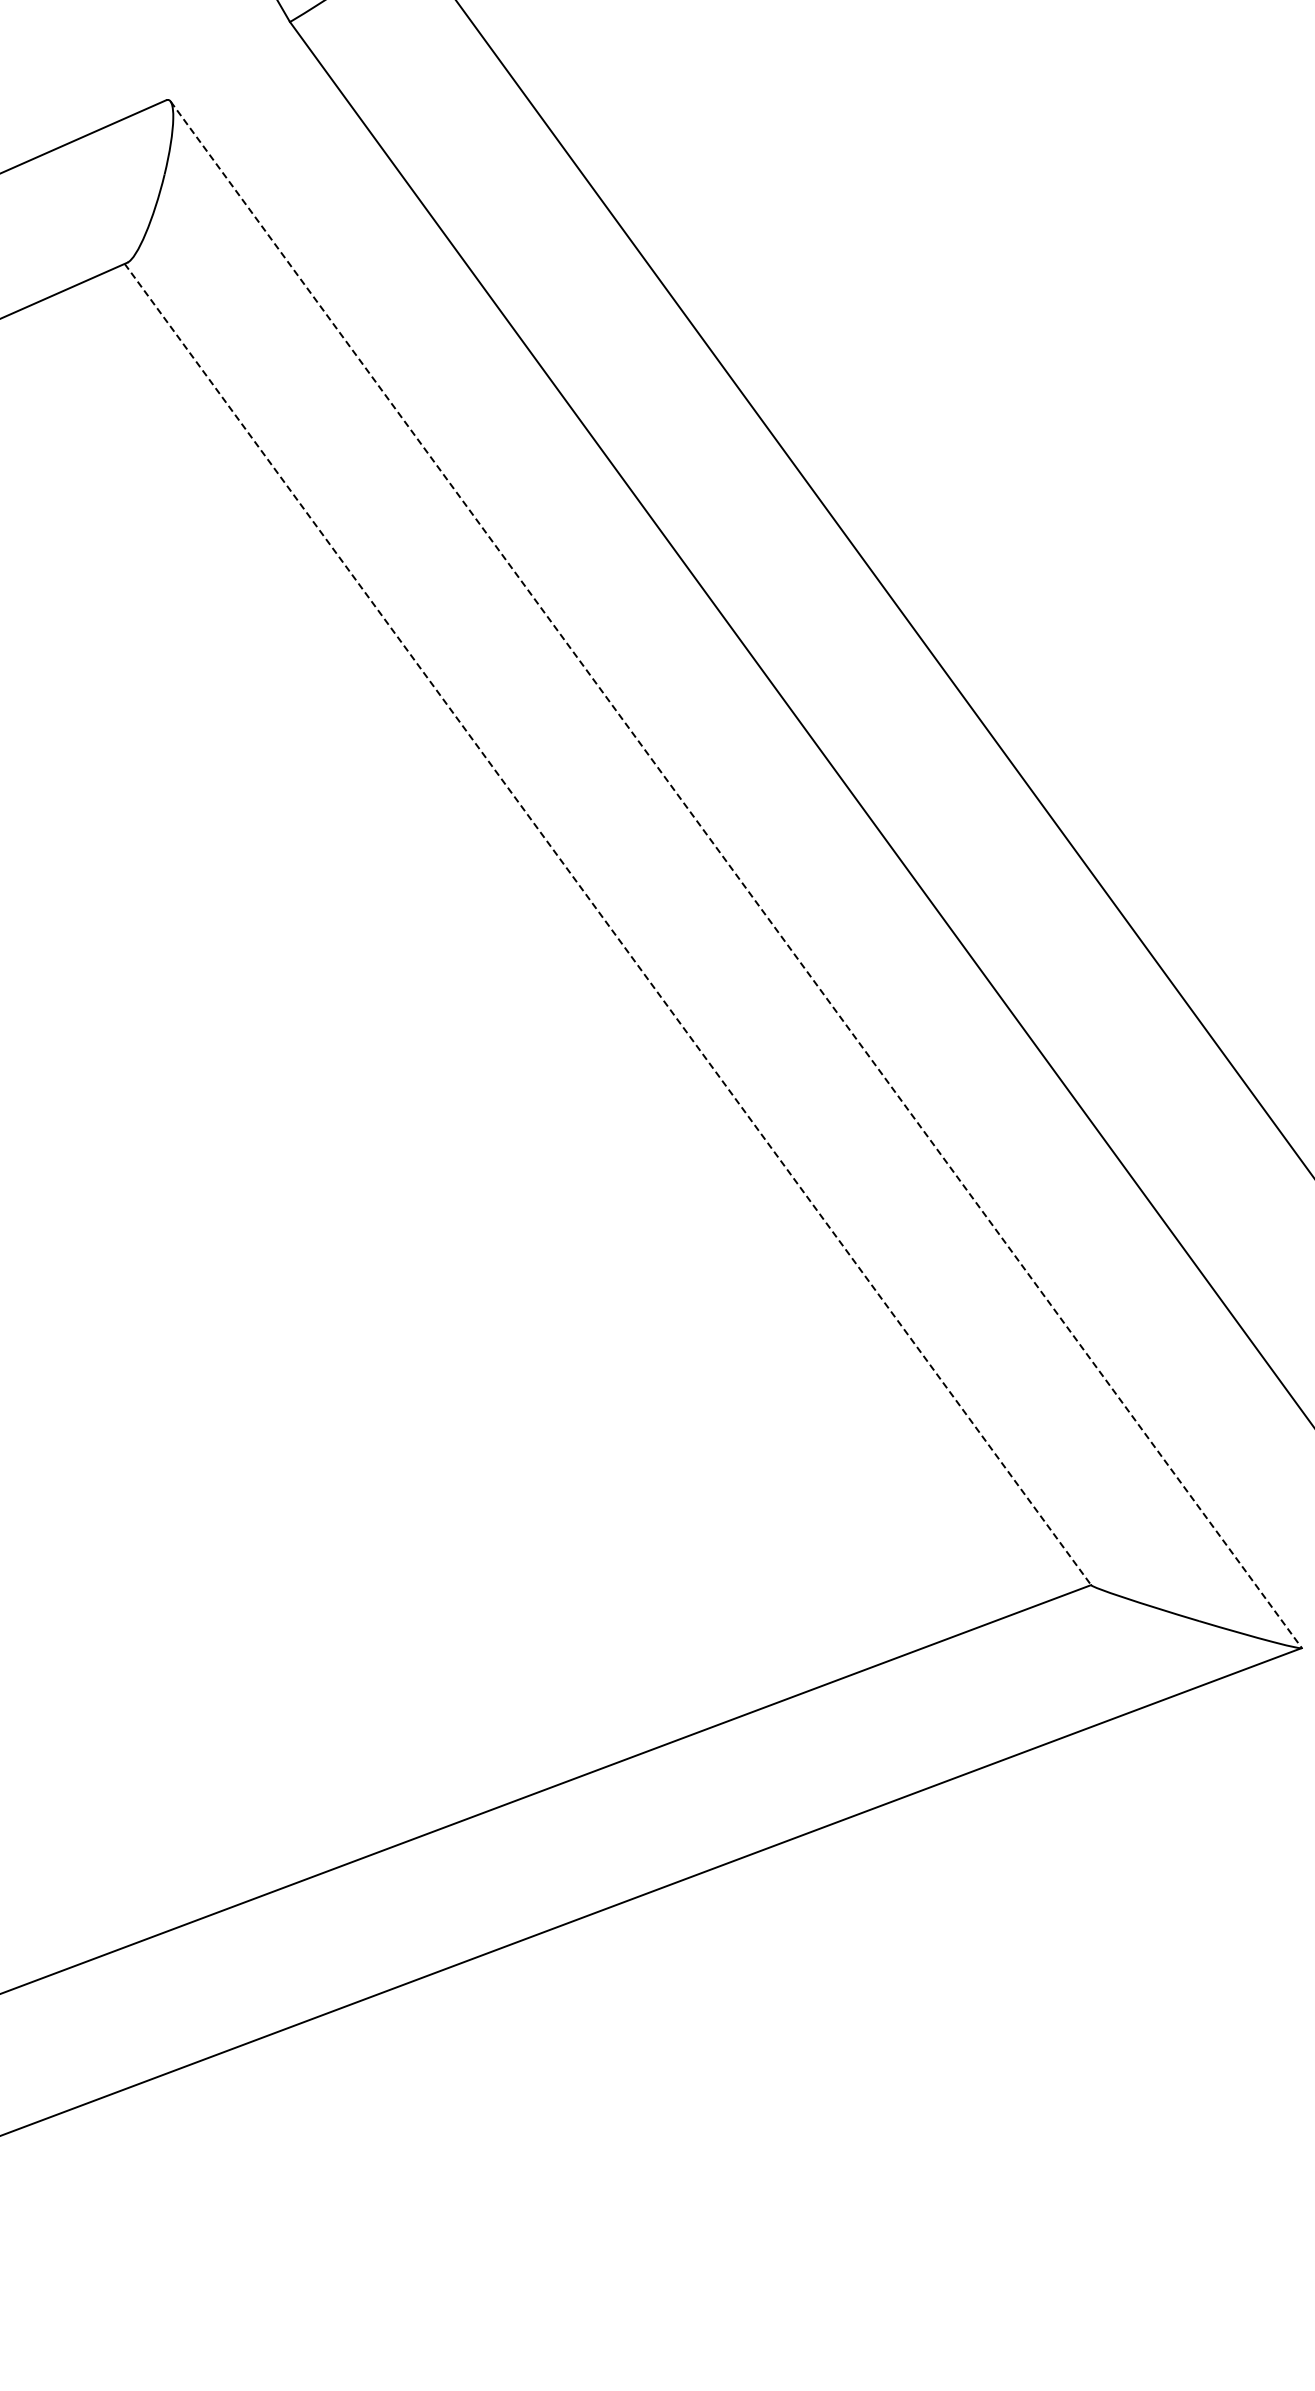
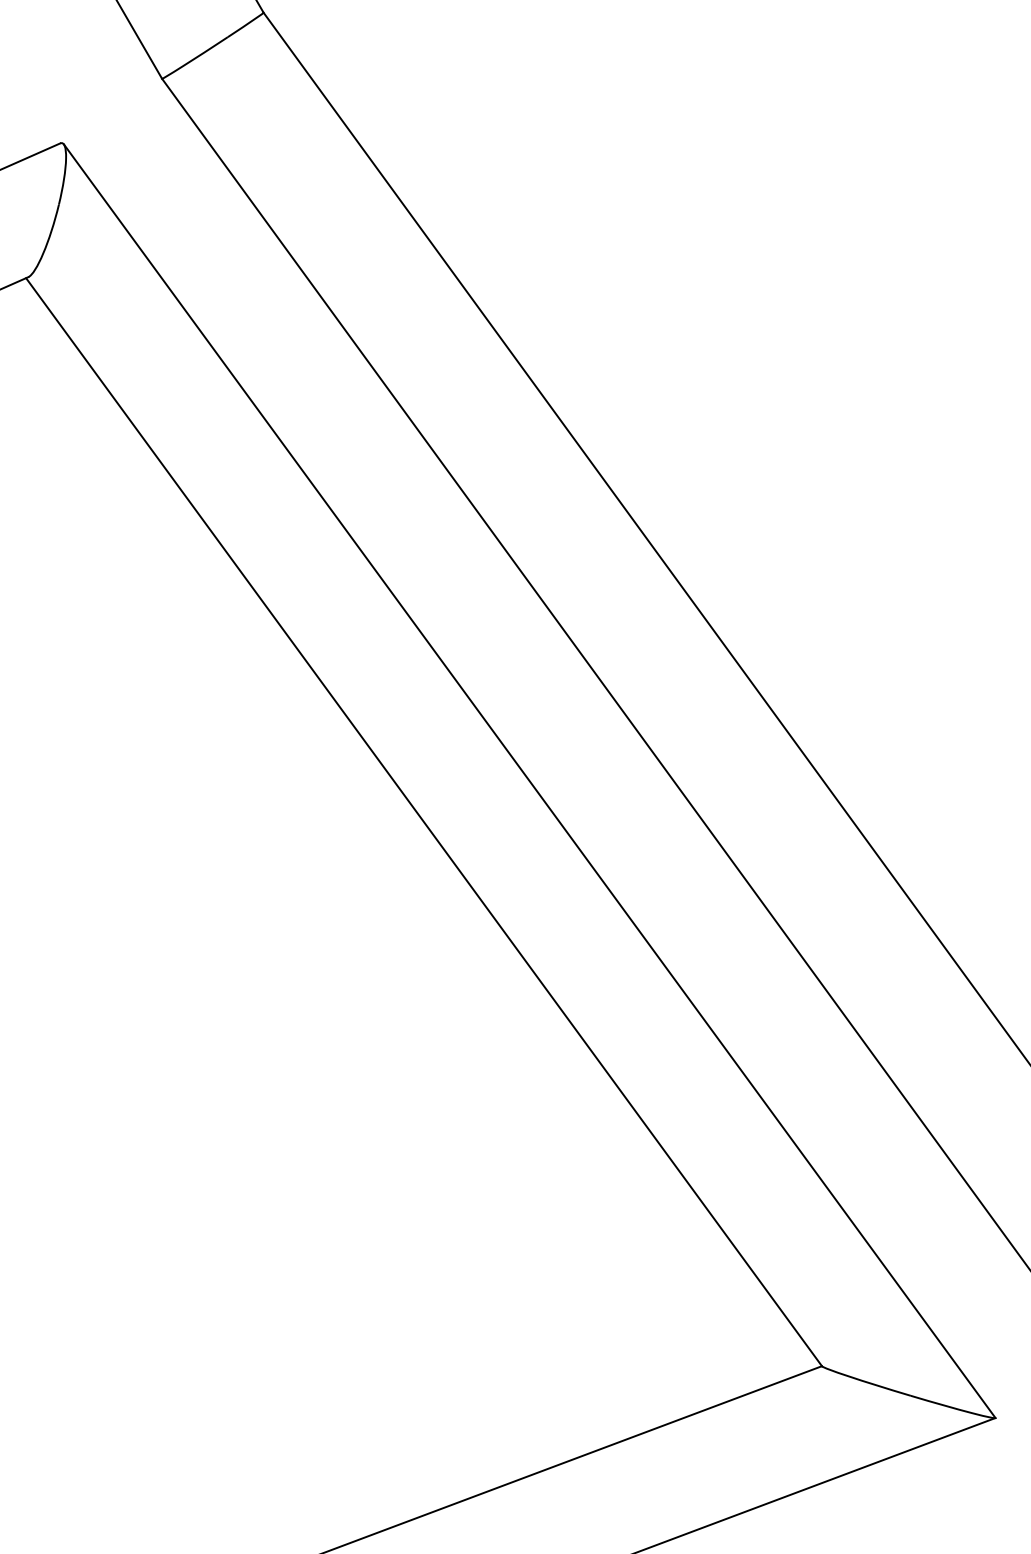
line: (736, 874) -> (529, 780), dashed -> solid
line: (608, 924) -> (424, 822), dashed -> solid

